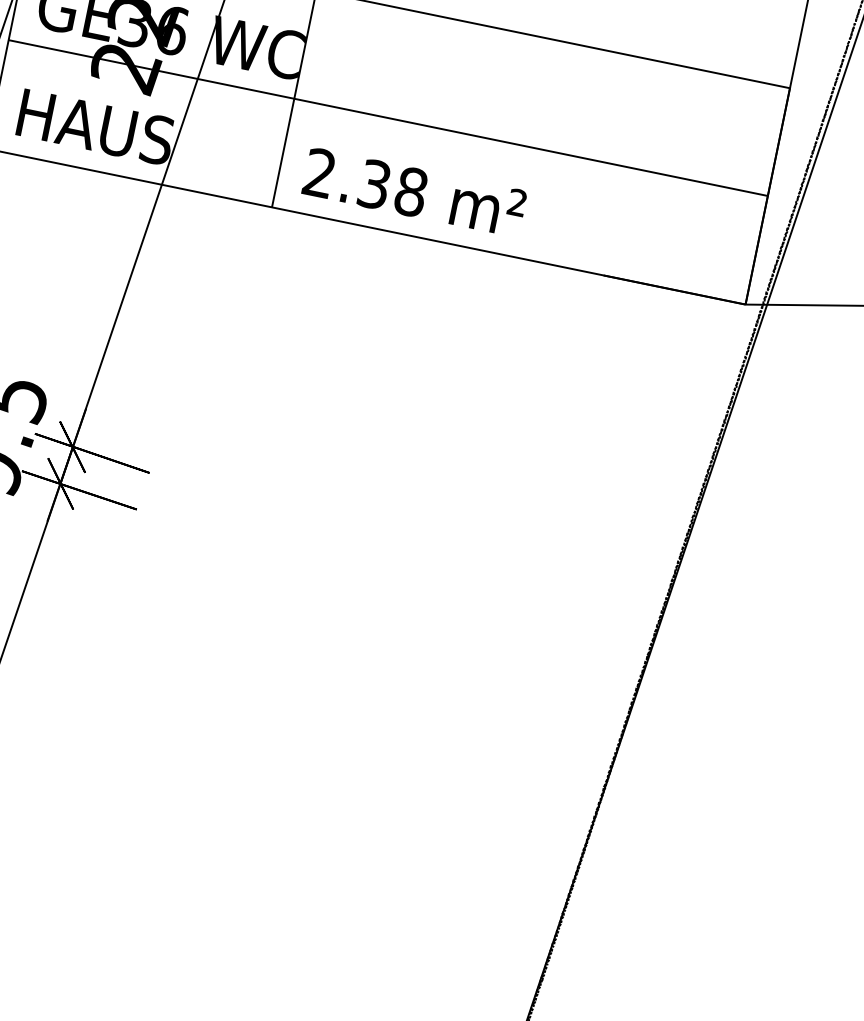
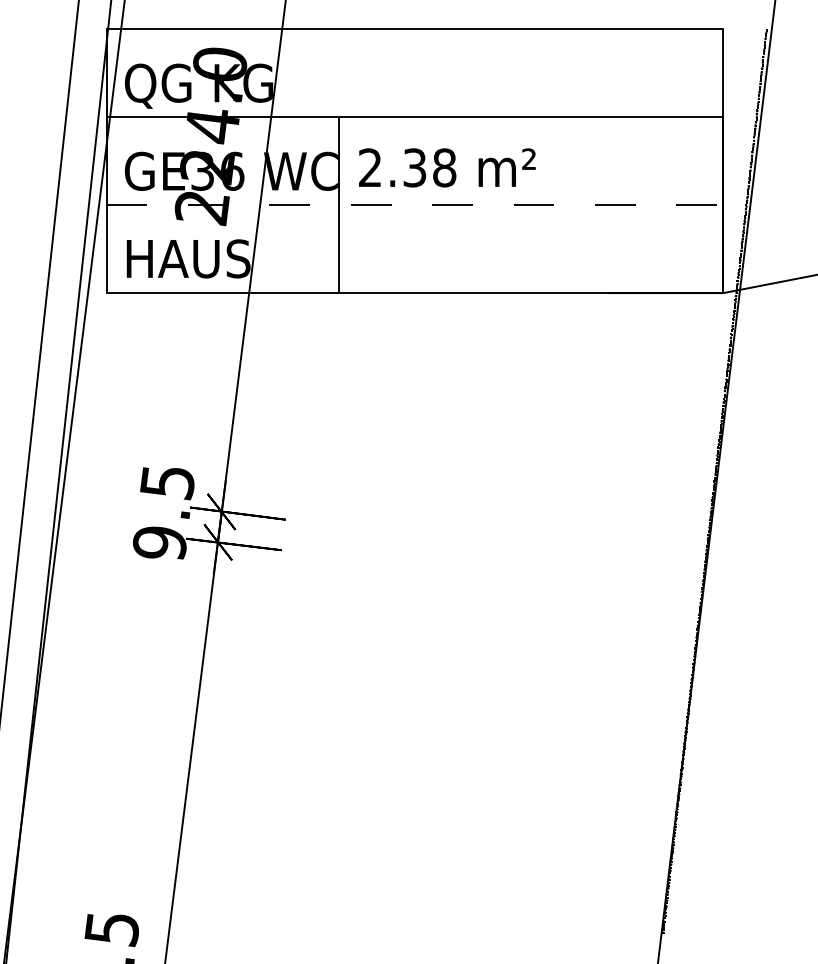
line: (389, 117) -> (415, 204), solid -> dashed
text: (414, 192) -> (447, 167), moved

